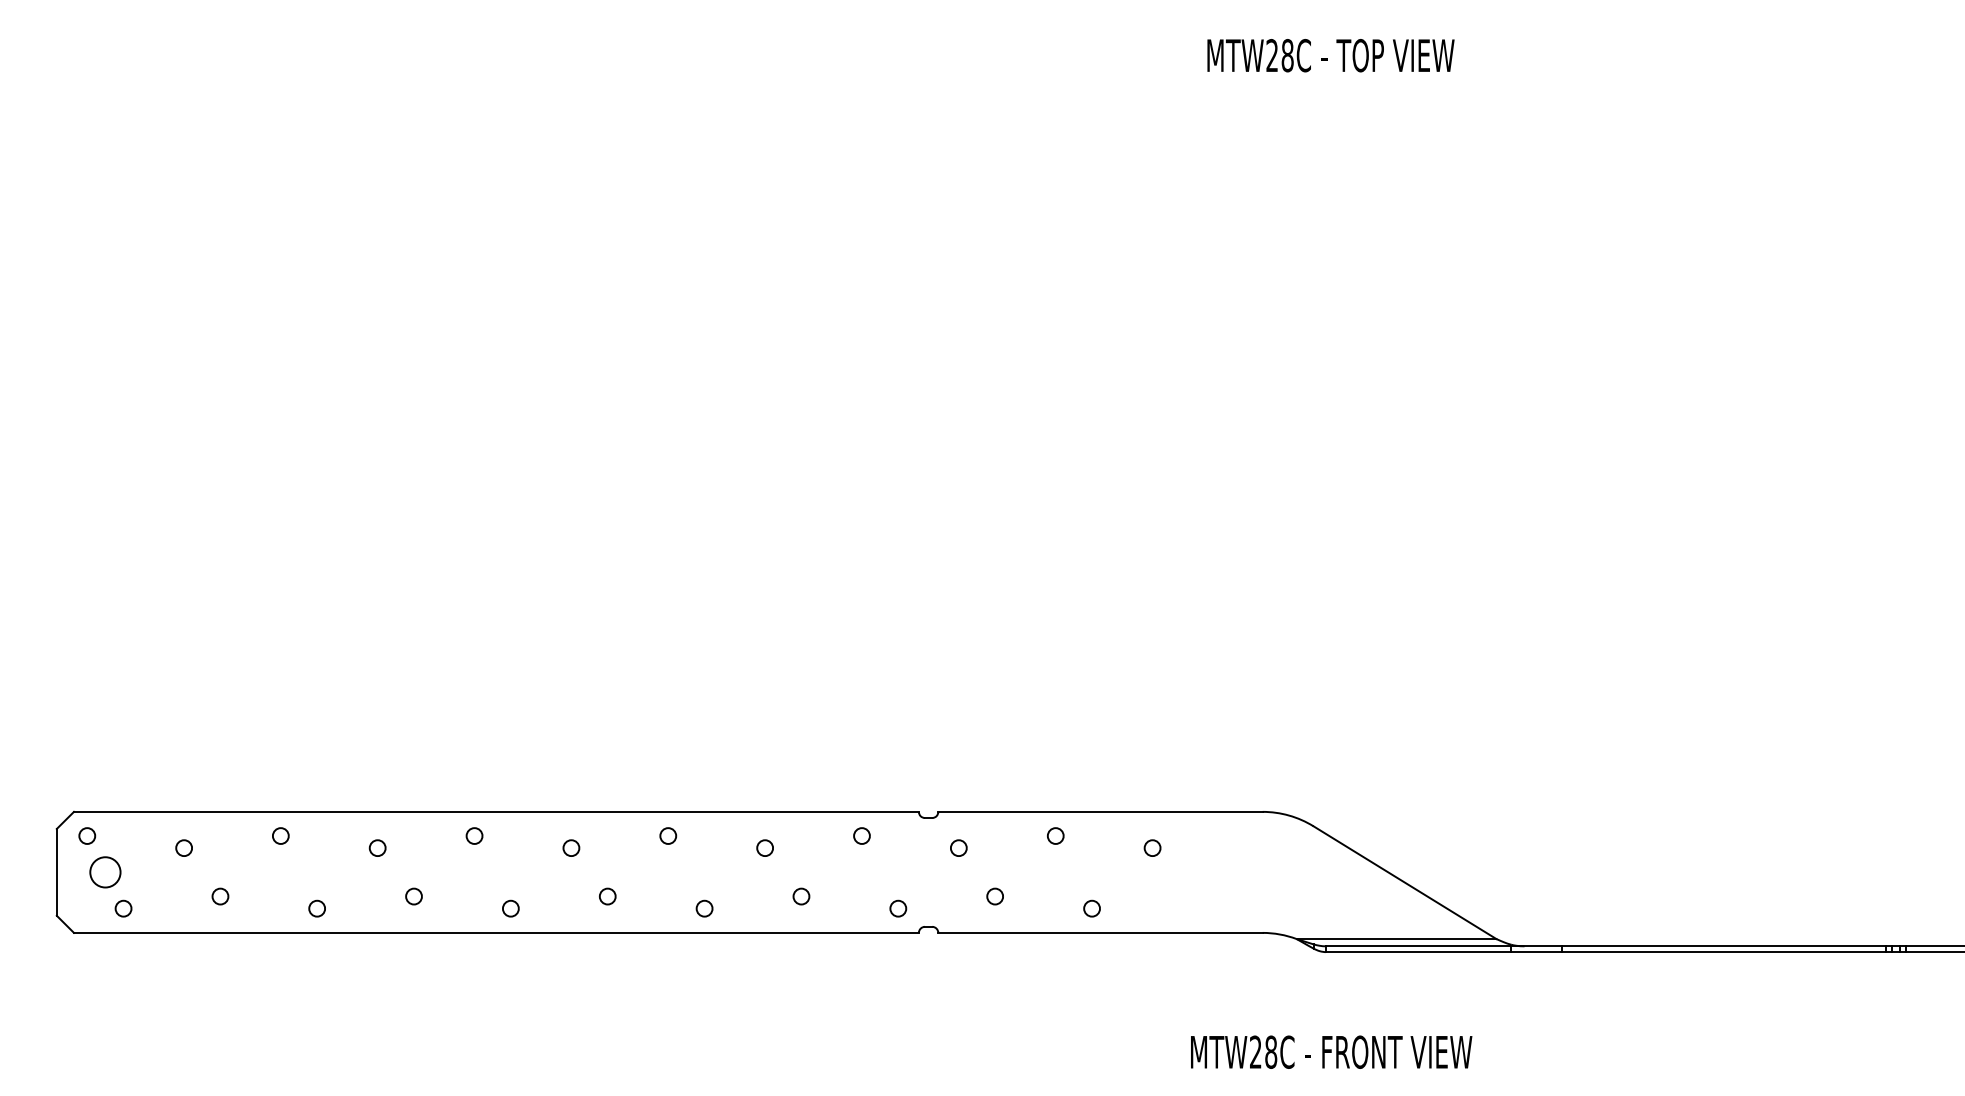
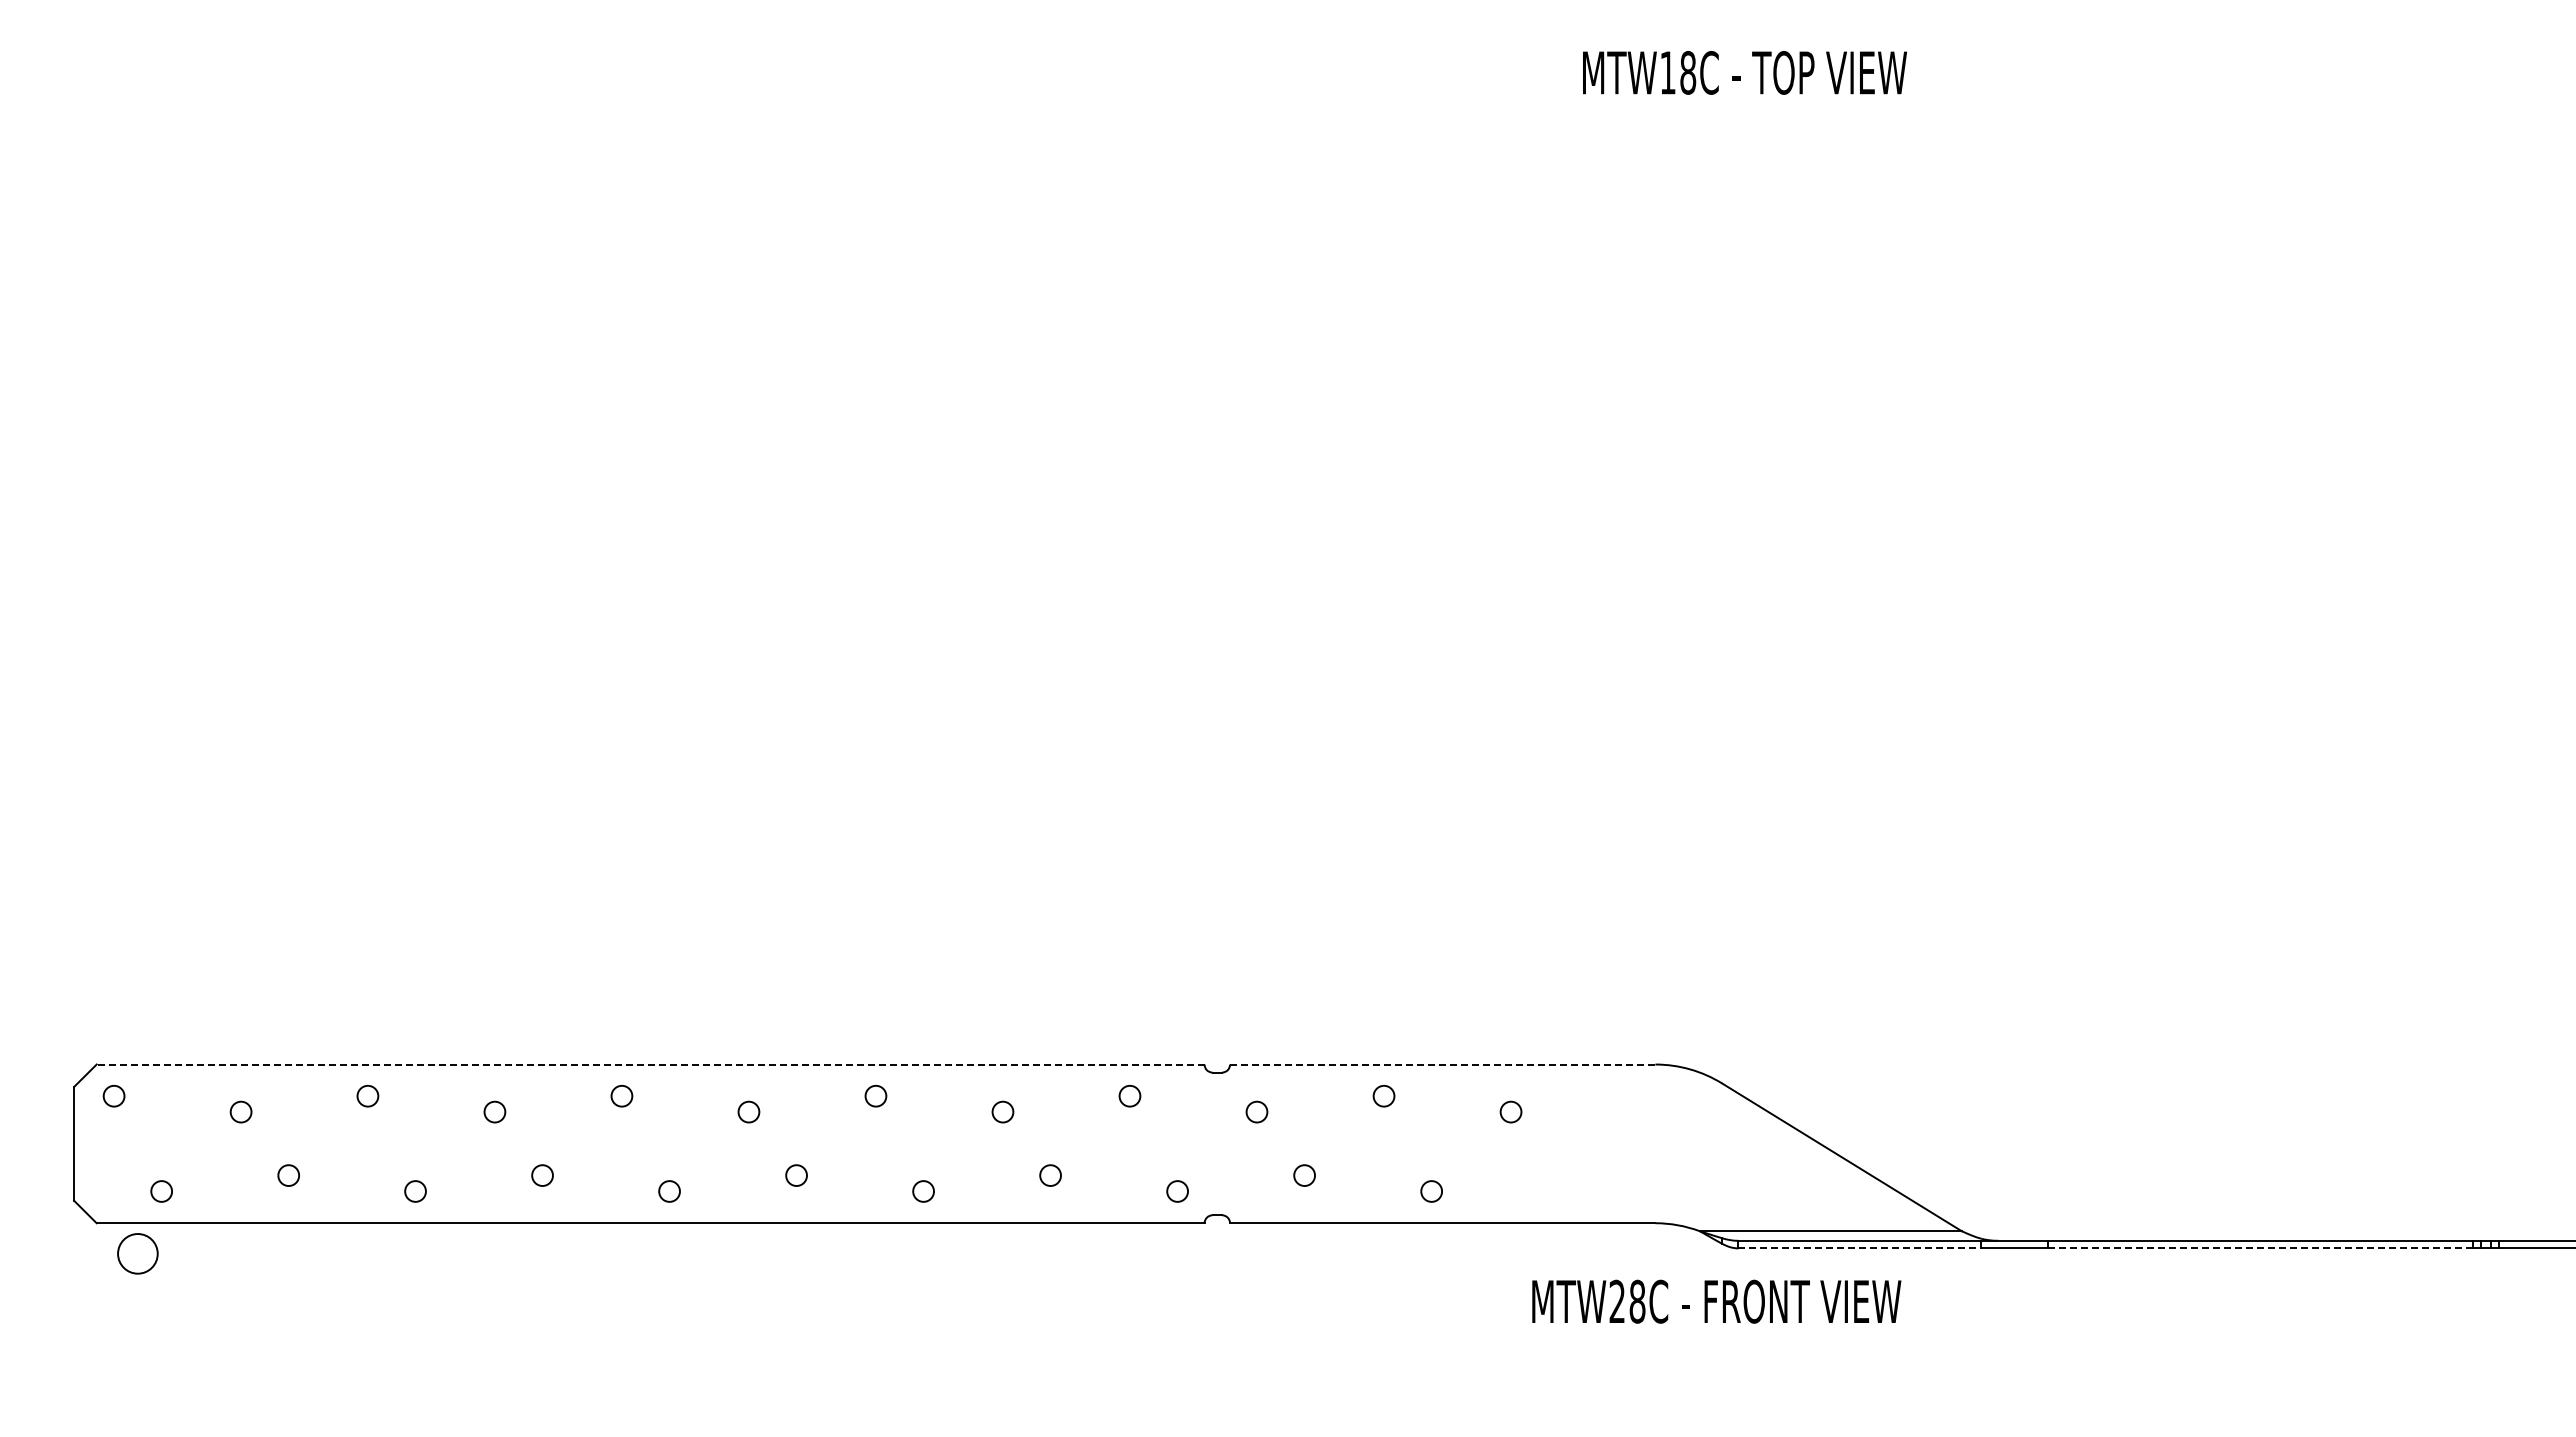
text: (1271, 55) -> (1667, 72), MTW28C -> MTW18C
line: (496, 811) -> (650, 1064), solid -> dashed
line: (1100, 811) -> (1442, 1064), solid -> dashed
circle: (105, 872) -> (137, 1253), moved
line: (1419, 952) -> (1860, 1248), solid -> dashed
line: (1724, 952) -> (2260, 1248), solid -> dashed
text: (1331, 1052) -> (1716, 1301), moved

